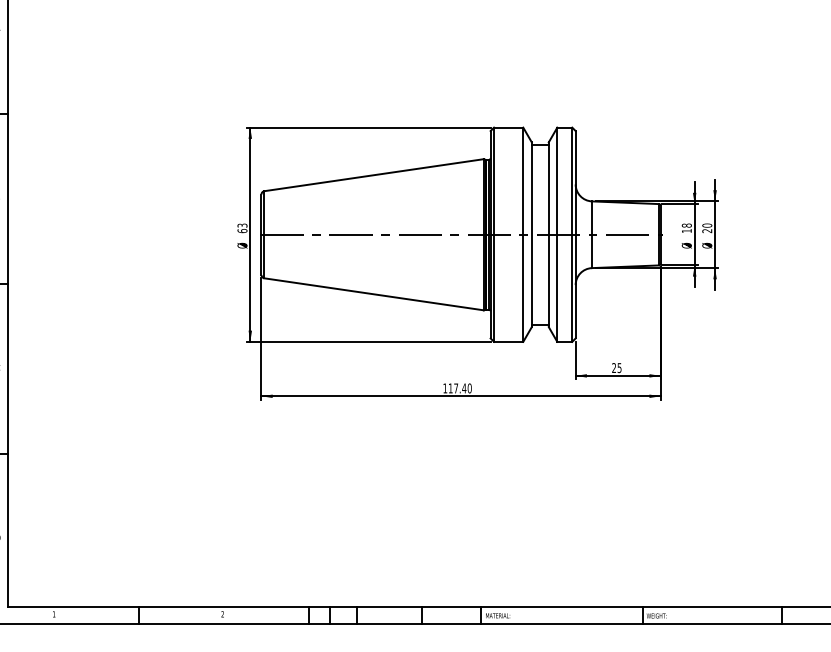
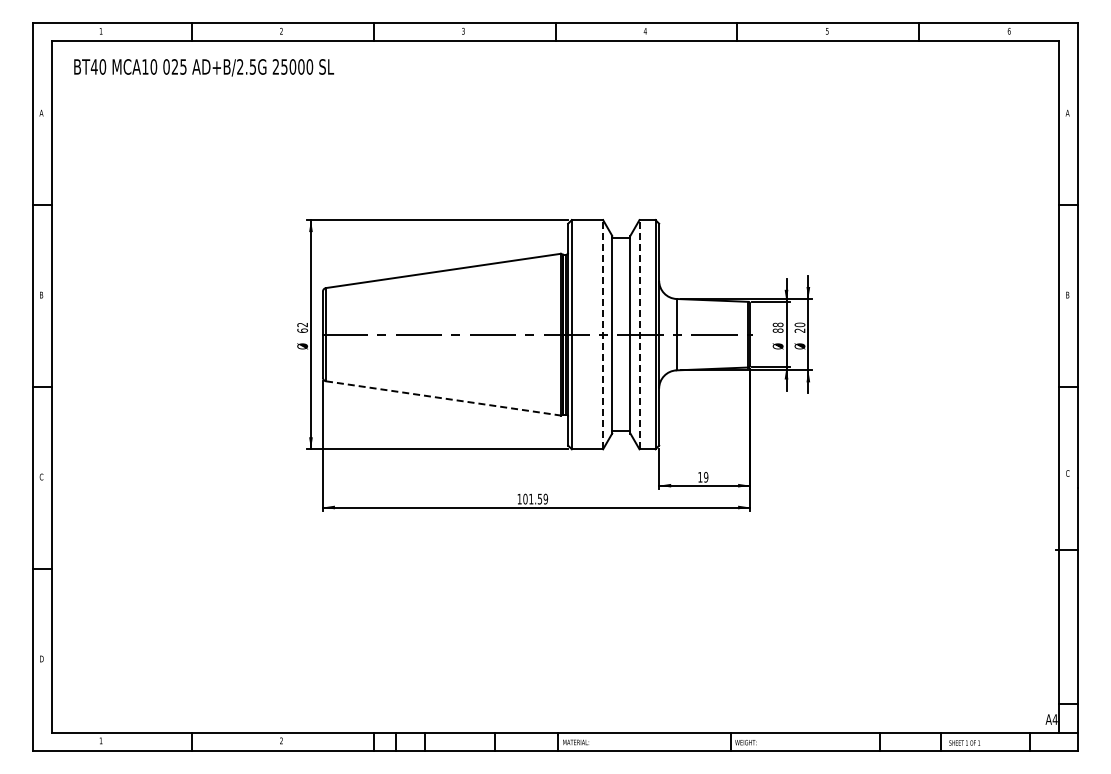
text: (243, 225) -> (303, 324), 63 -> 62
text: (686, 230) -> (777, 330), 18 -> 88
line: (523, 234) -> (603, 334), solid -> dashed
line: (557, 234) -> (639, 334), solid -> dashed
line: (374, 294) -> (443, 398), solid -> dashed
text: (617, 368) -> (703, 477), 25 -> 19
text: (460, 387) -> (535, 498), 117.40 -> 101.59

